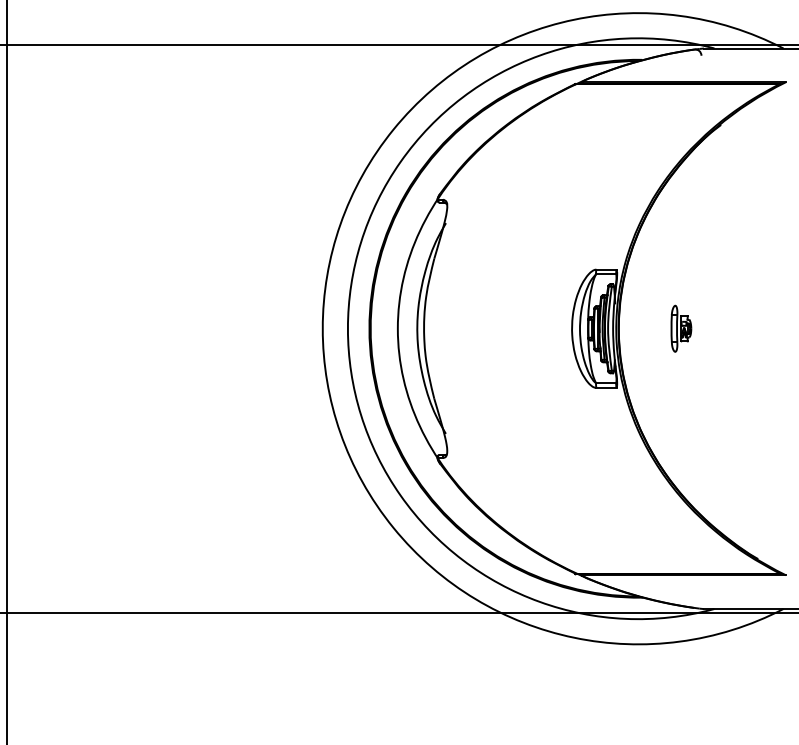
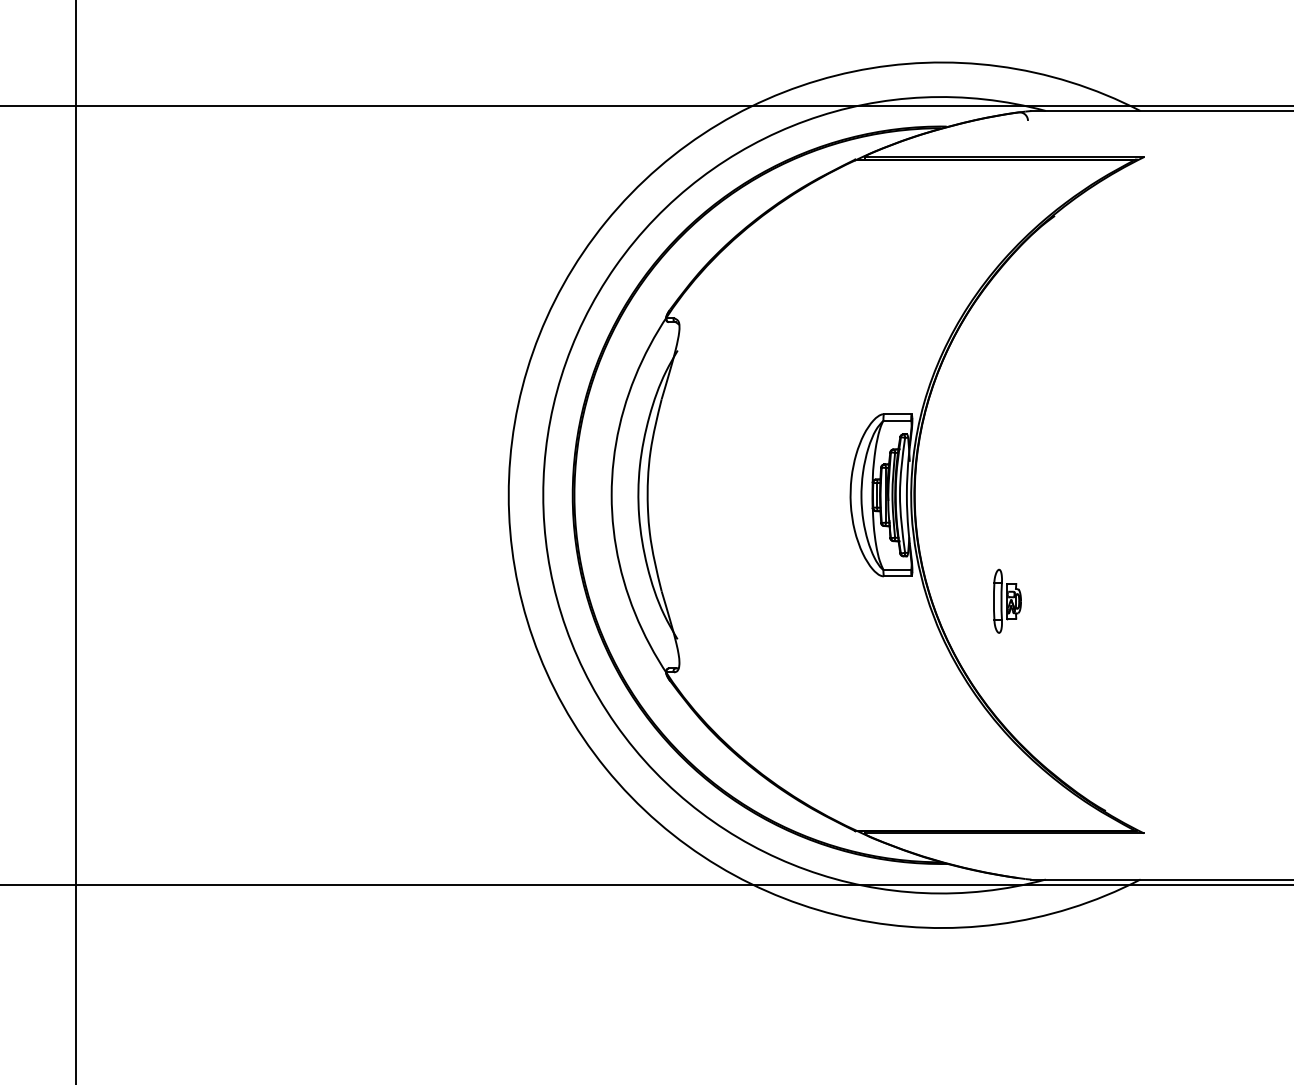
part: (681, 328) -> (1007, 600), moved

